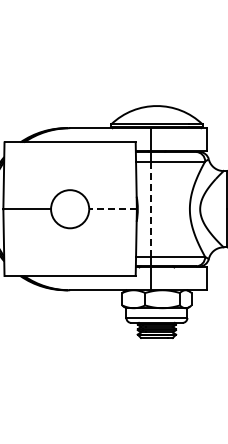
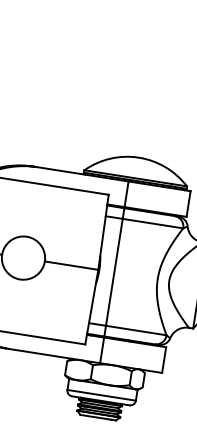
line: (113, 209) -> (72, 266), dashed -> solid
line: (151, 209) -> (114, 272), dashed -> solid

